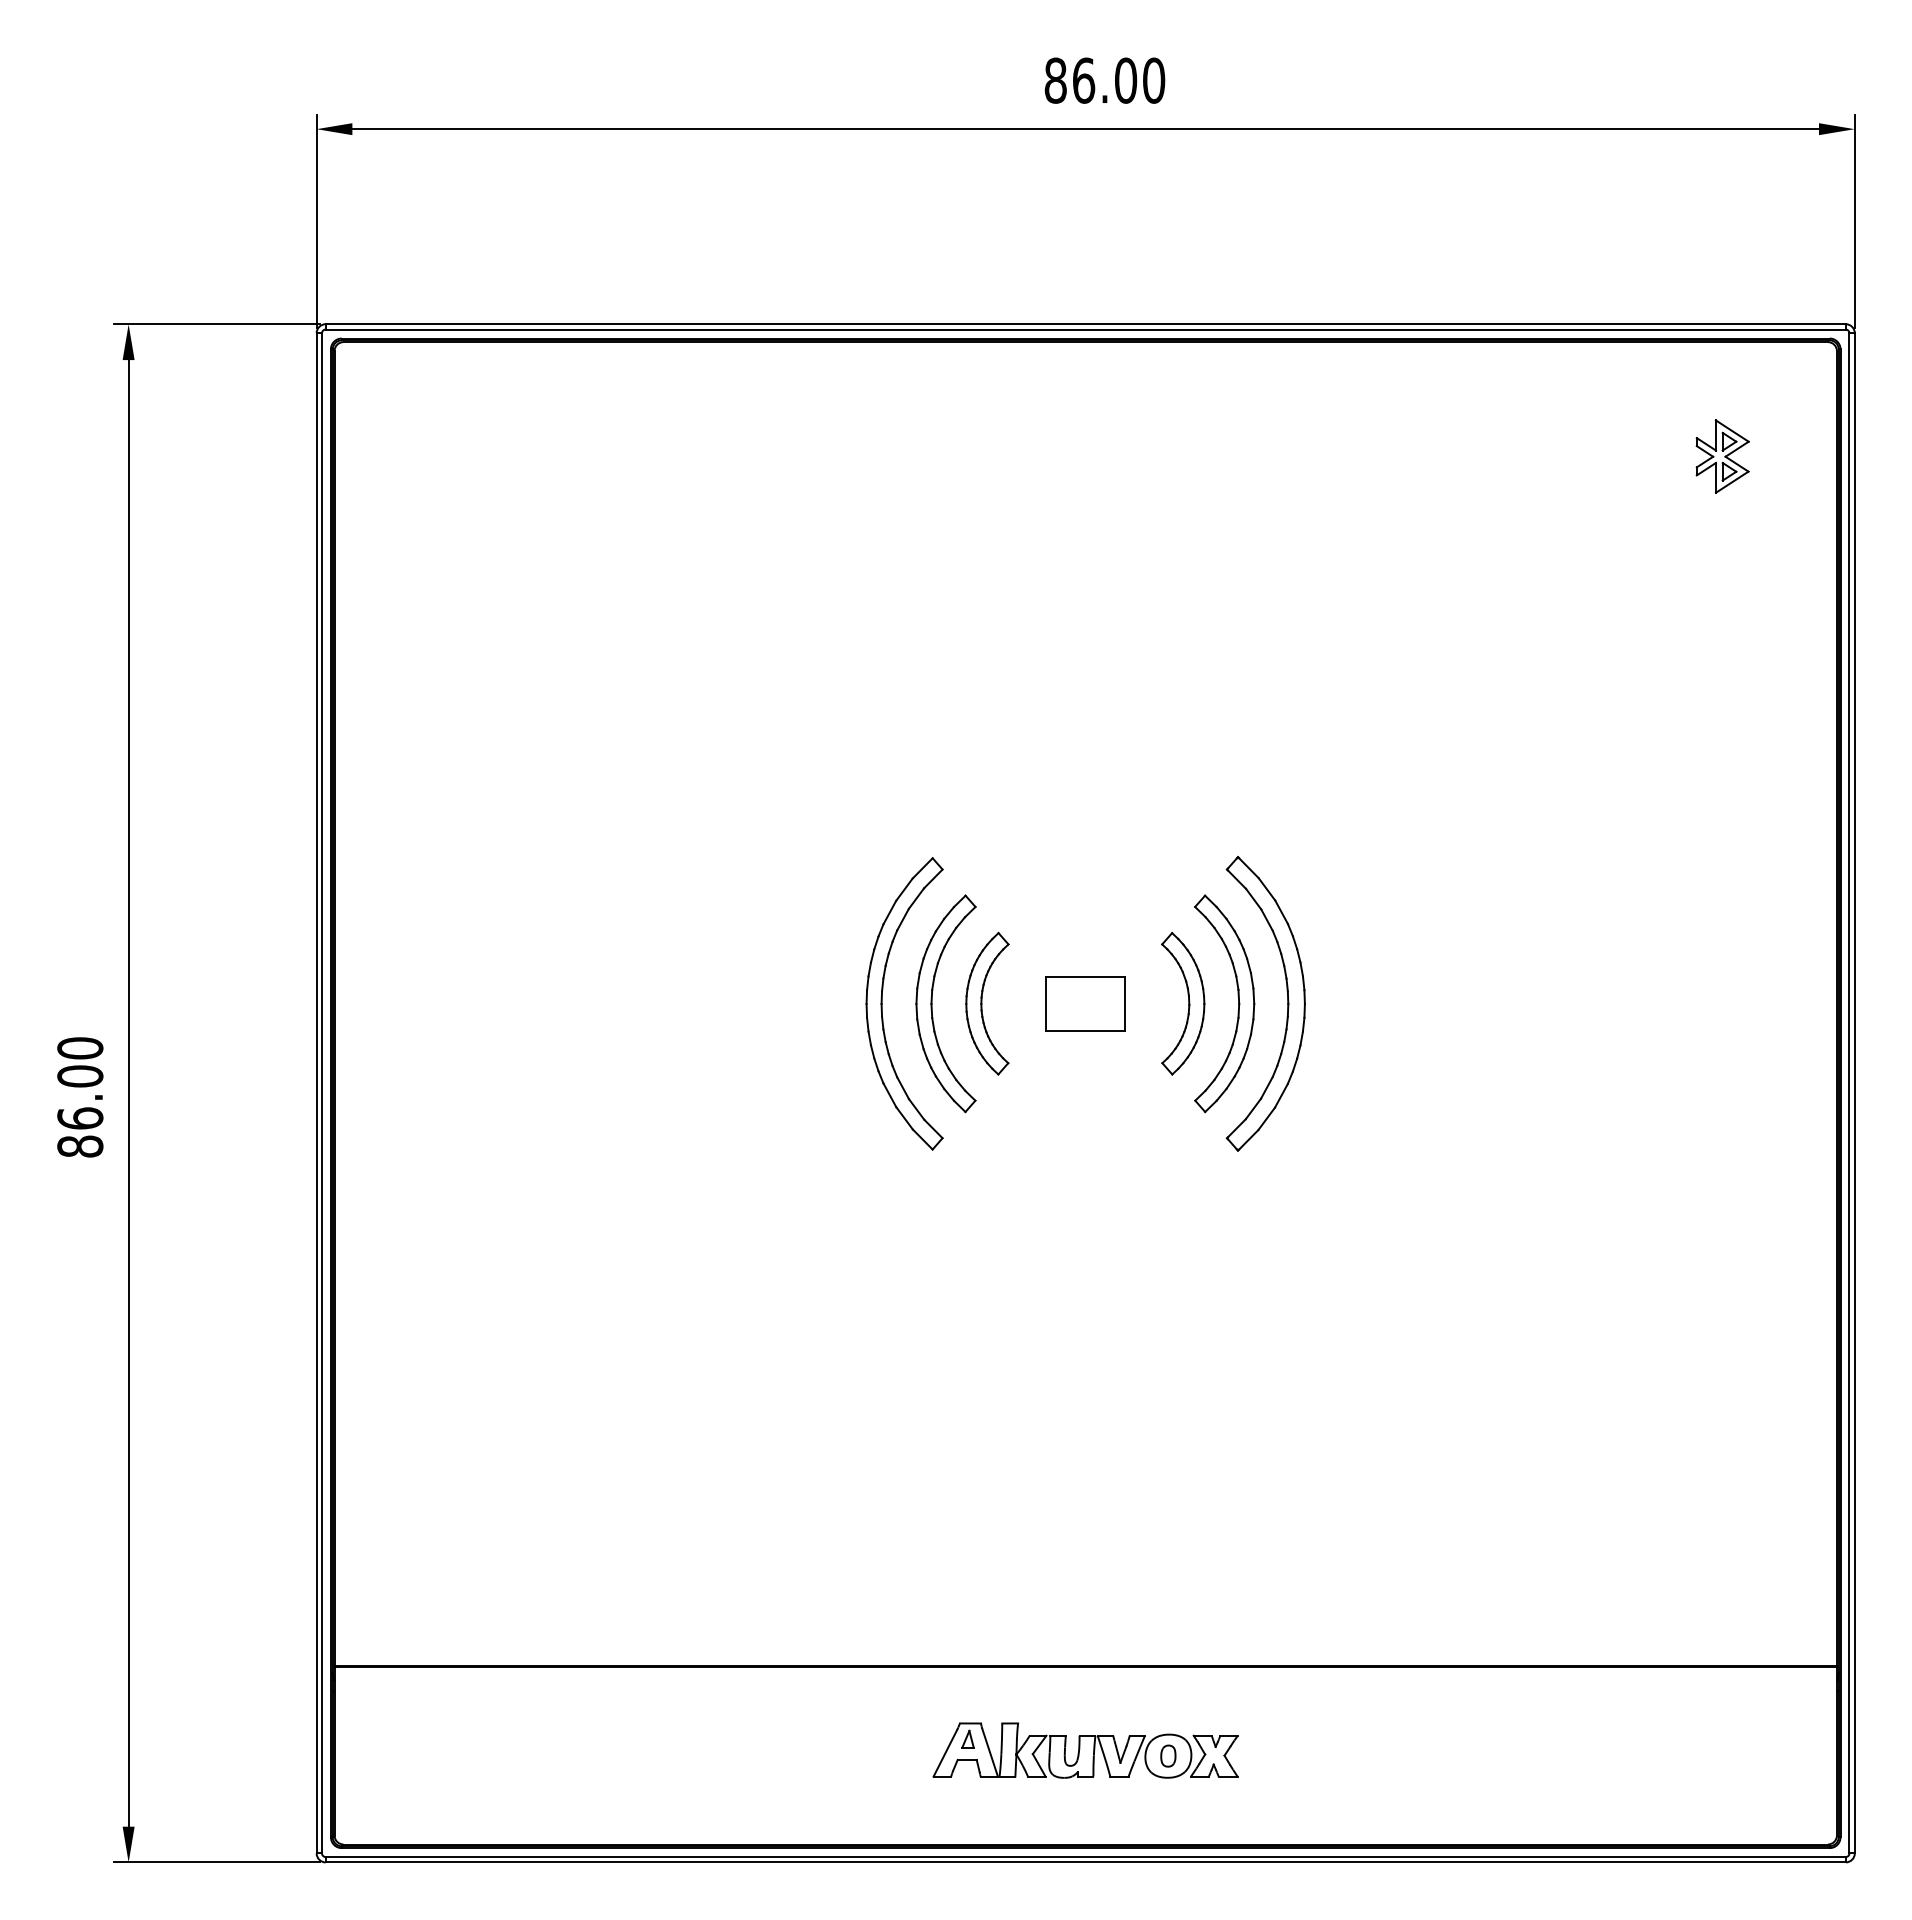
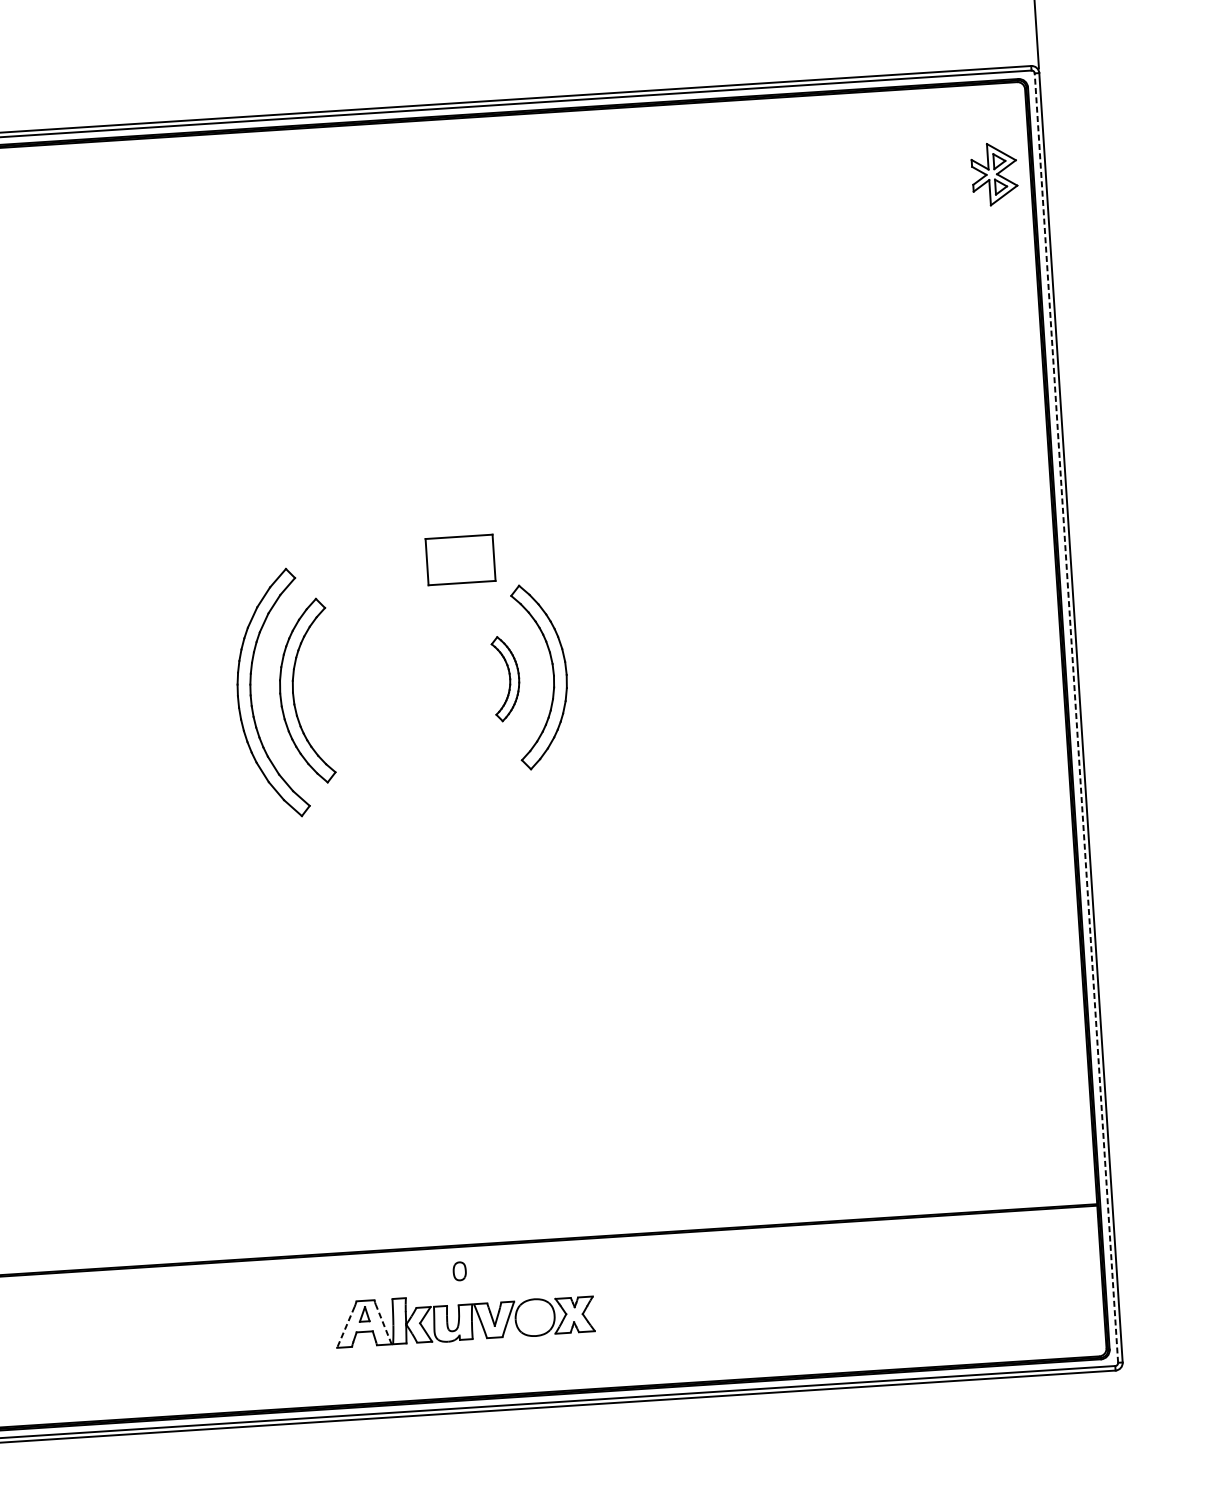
part: (1722, 456) -> (994, 174), moved
part: (987, 1003) -> (340, 689), removed
part: (1085, 1003) -> (460, 559), moved
part: (1183, 1003) -> (506, 678), size x0.7
part: (1287, 1003) -> (594, 672), removed
line: (1849, 1092) -> (1076, 717), solid -> dashed
line: (990, 1752) -> (384, 1324), solid -> dashed
line: (945, 1753) -> (345, 1327), solid -> dashed
part: (1168, 1755) -> (459, 1270), moved

